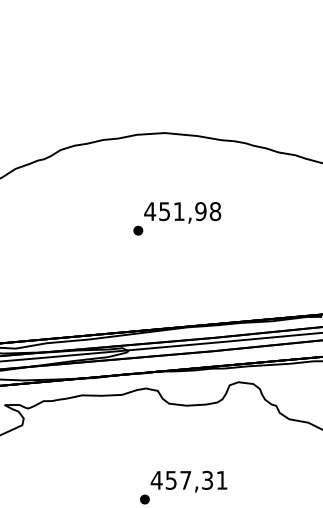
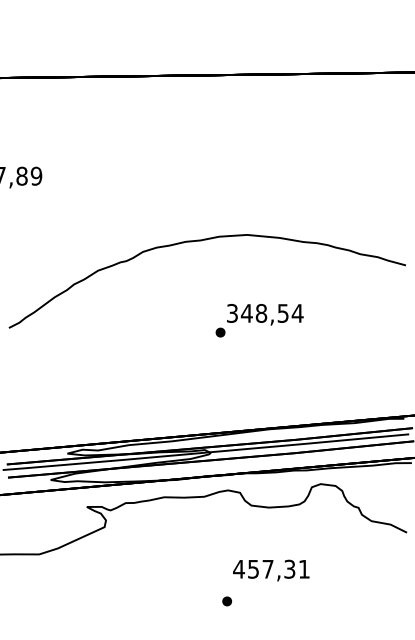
text: (182, 211) -> (264, 313), 451,98 -> 348,54
text: (189, 481) -> (271, 570), moved

